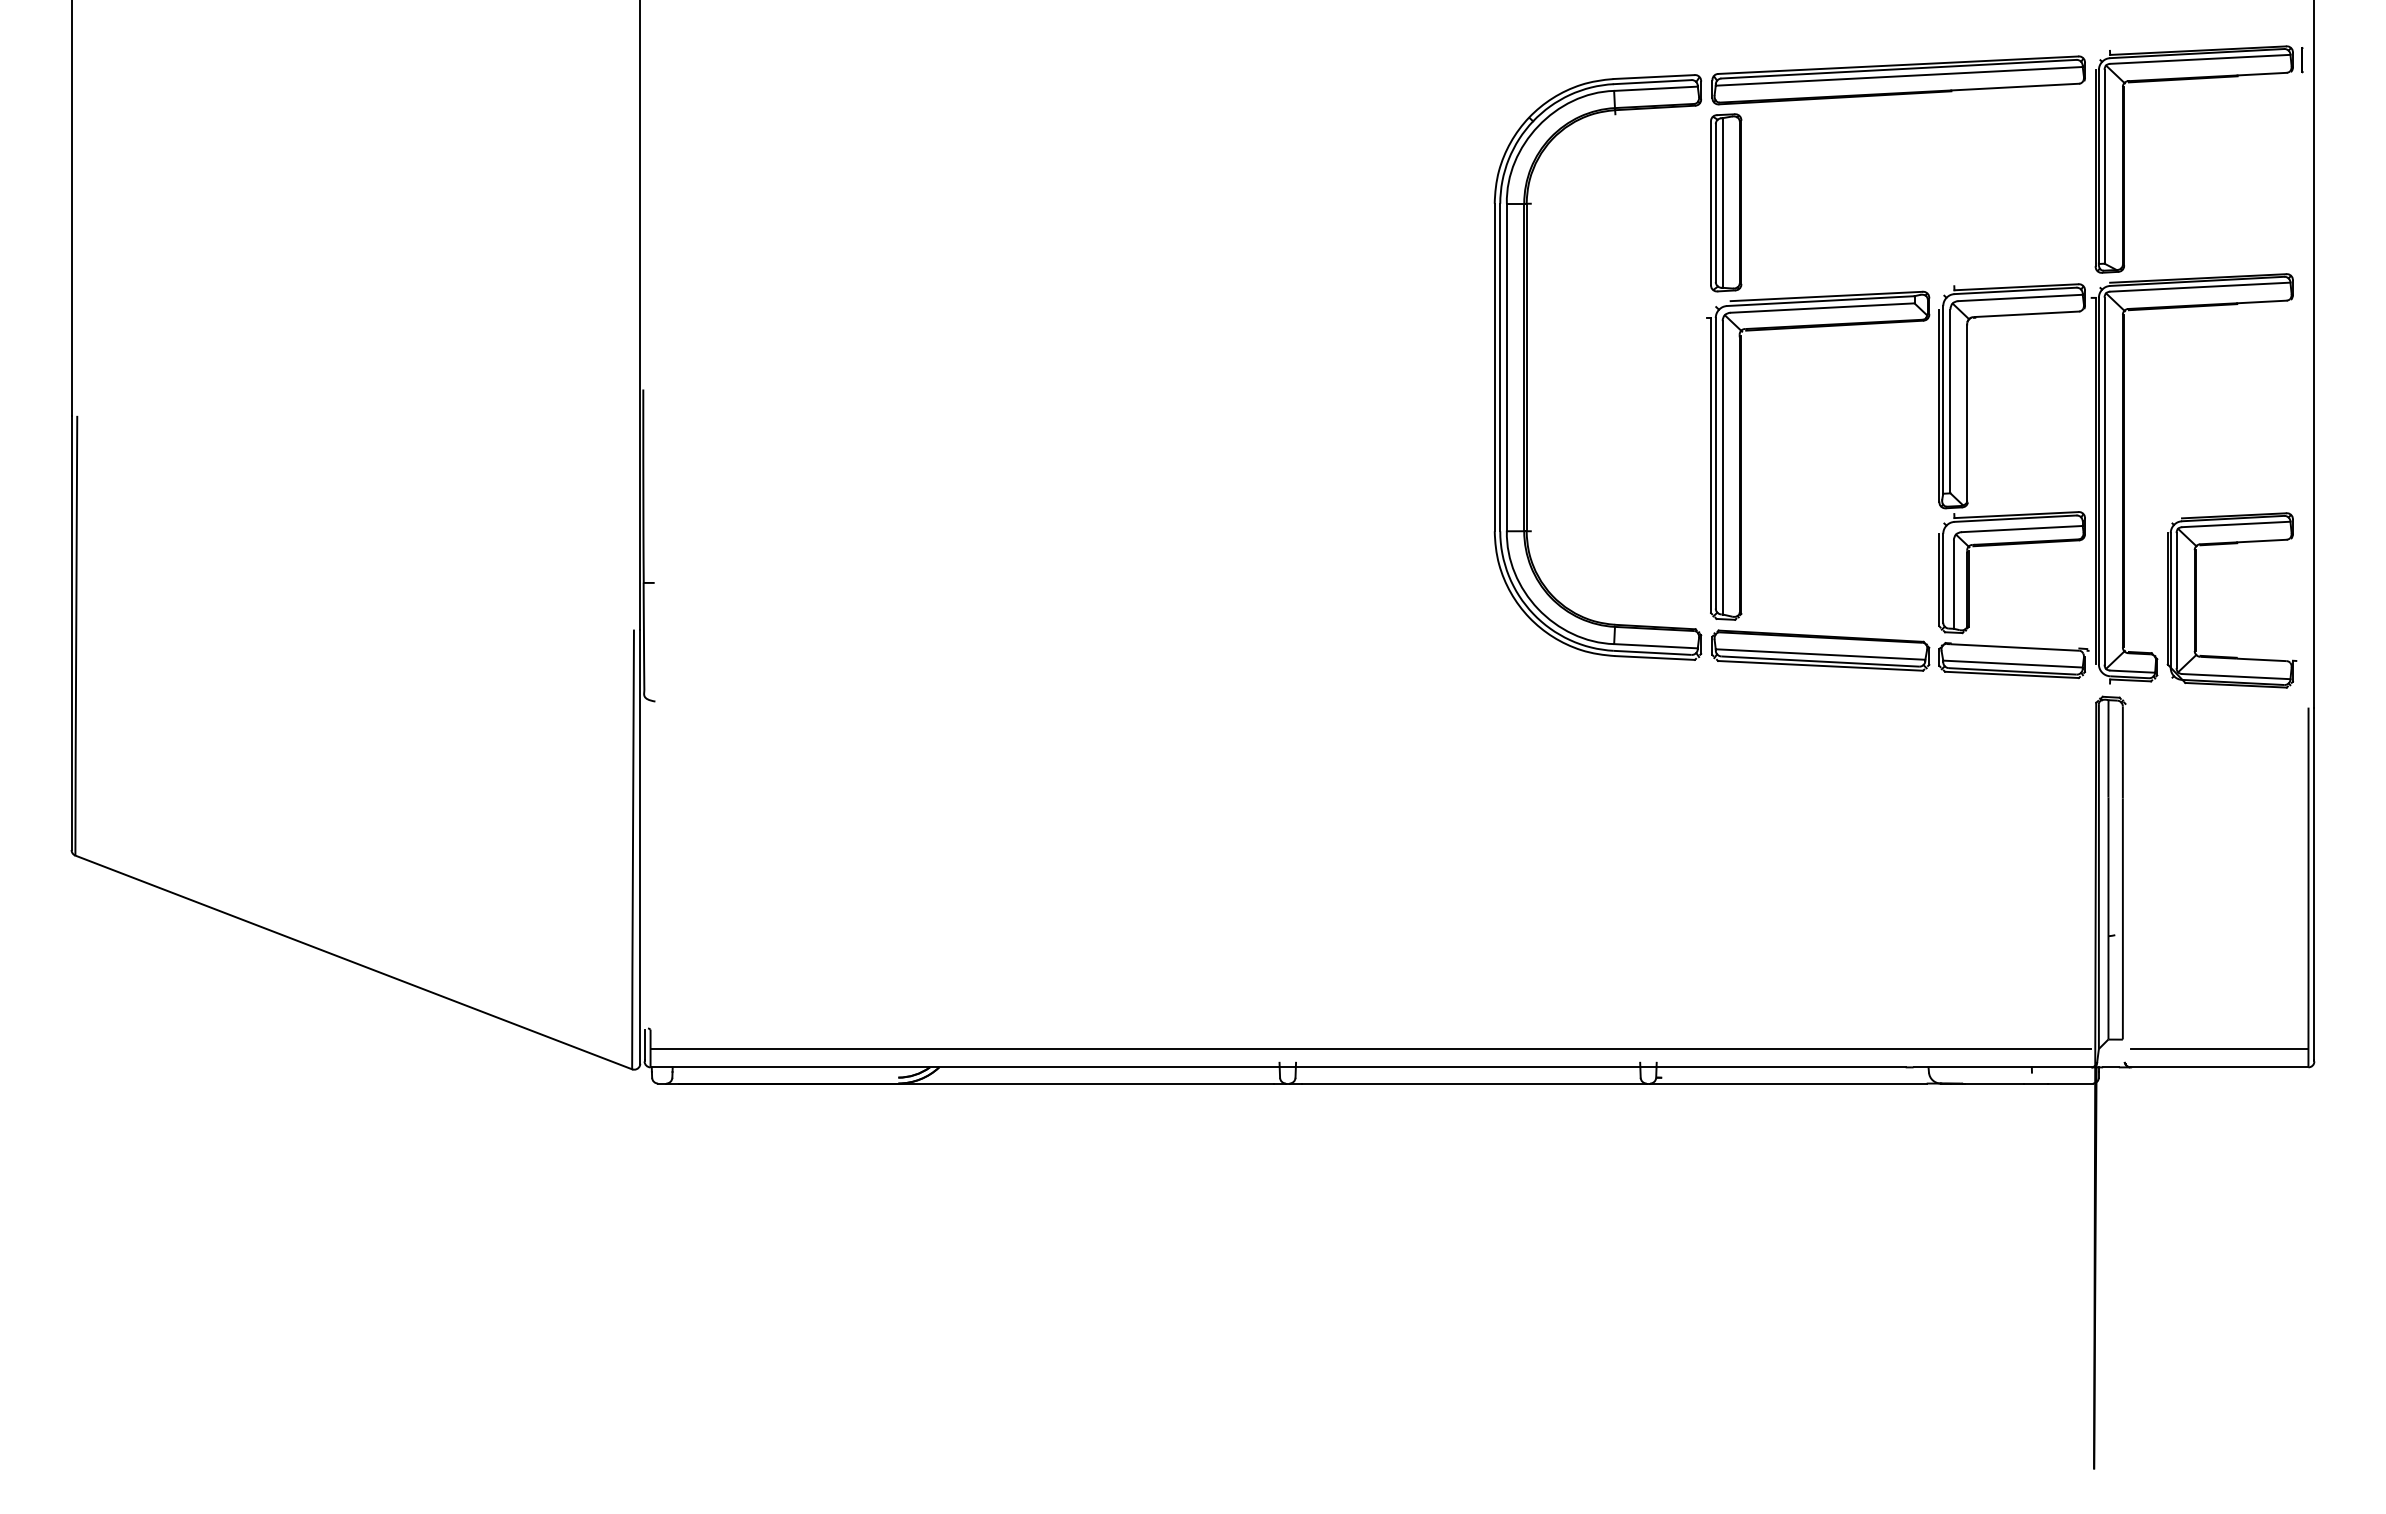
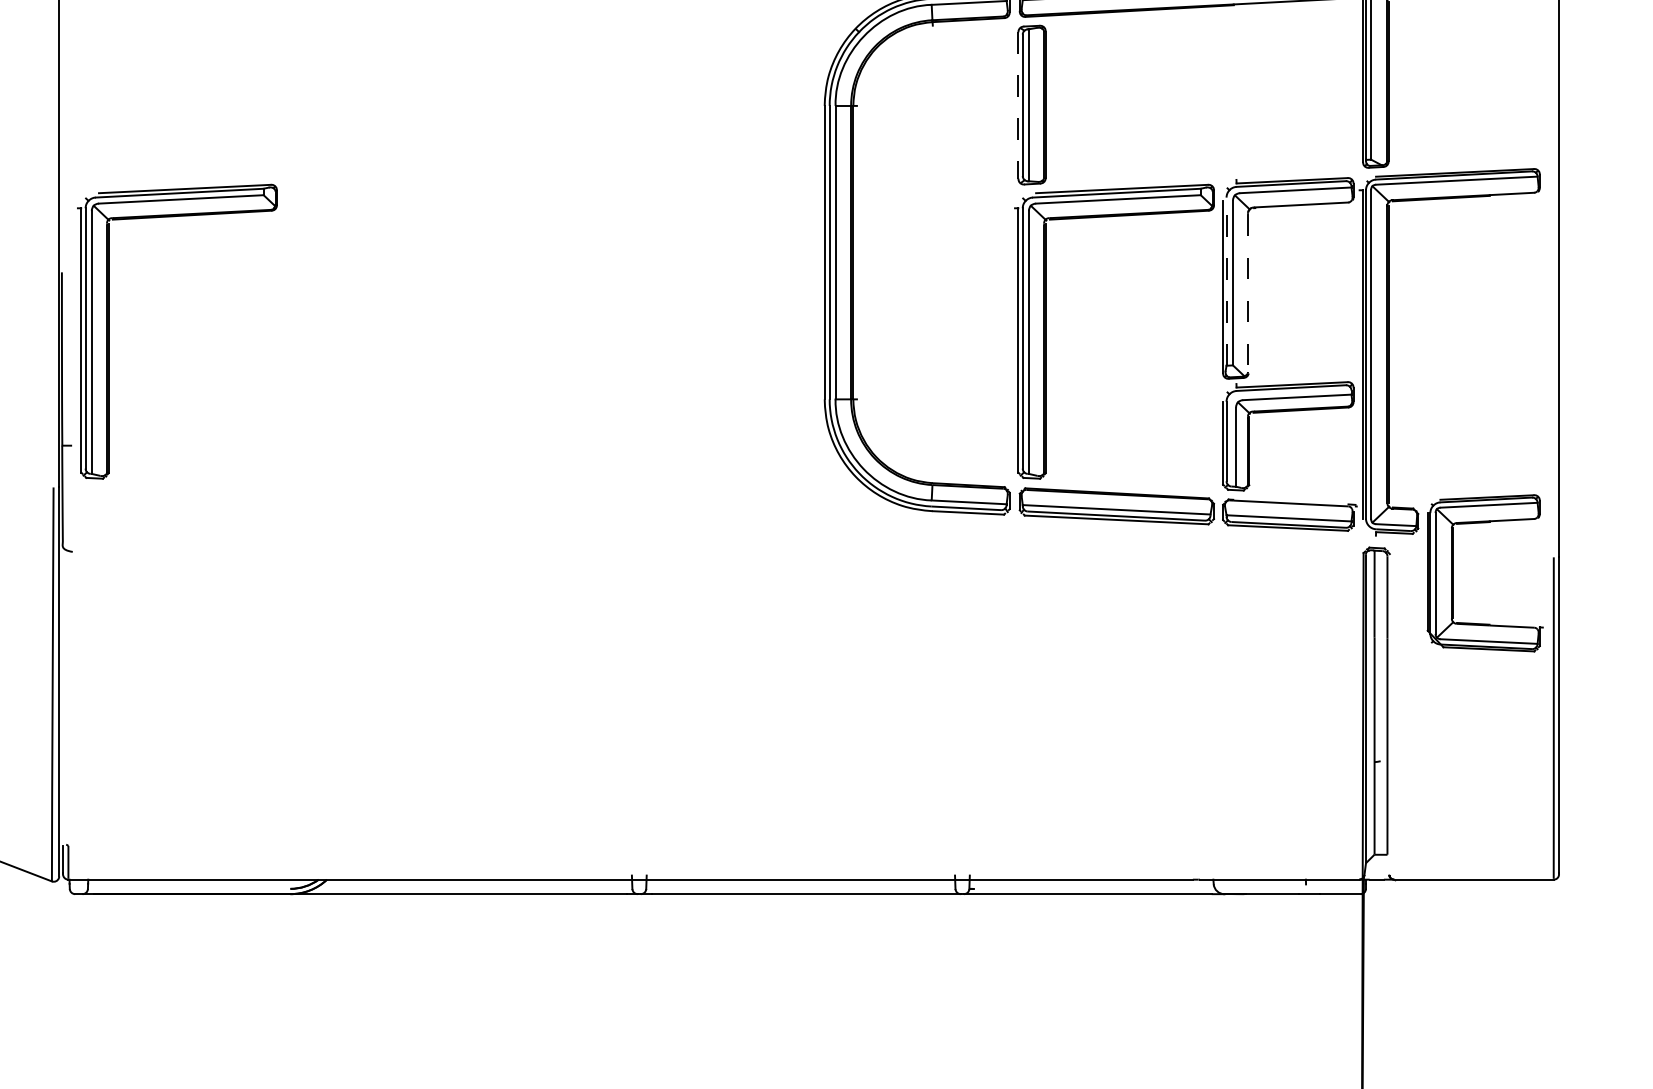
line: (1711, 203) -> (1018, 105), solid -> dashed
line: (1943, 399) -> (1226, 281), solid -> dashed
line: (1967, 413) -> (1248, 293), solid -> dashed
part: (695, 455) -> (108, 331), added
part: (2196, 600) -> (1453, 573), moved
line: (1370, 1048) -> (713, 862), removed
line: (2219, 1048) -> (1474, 862), removed

